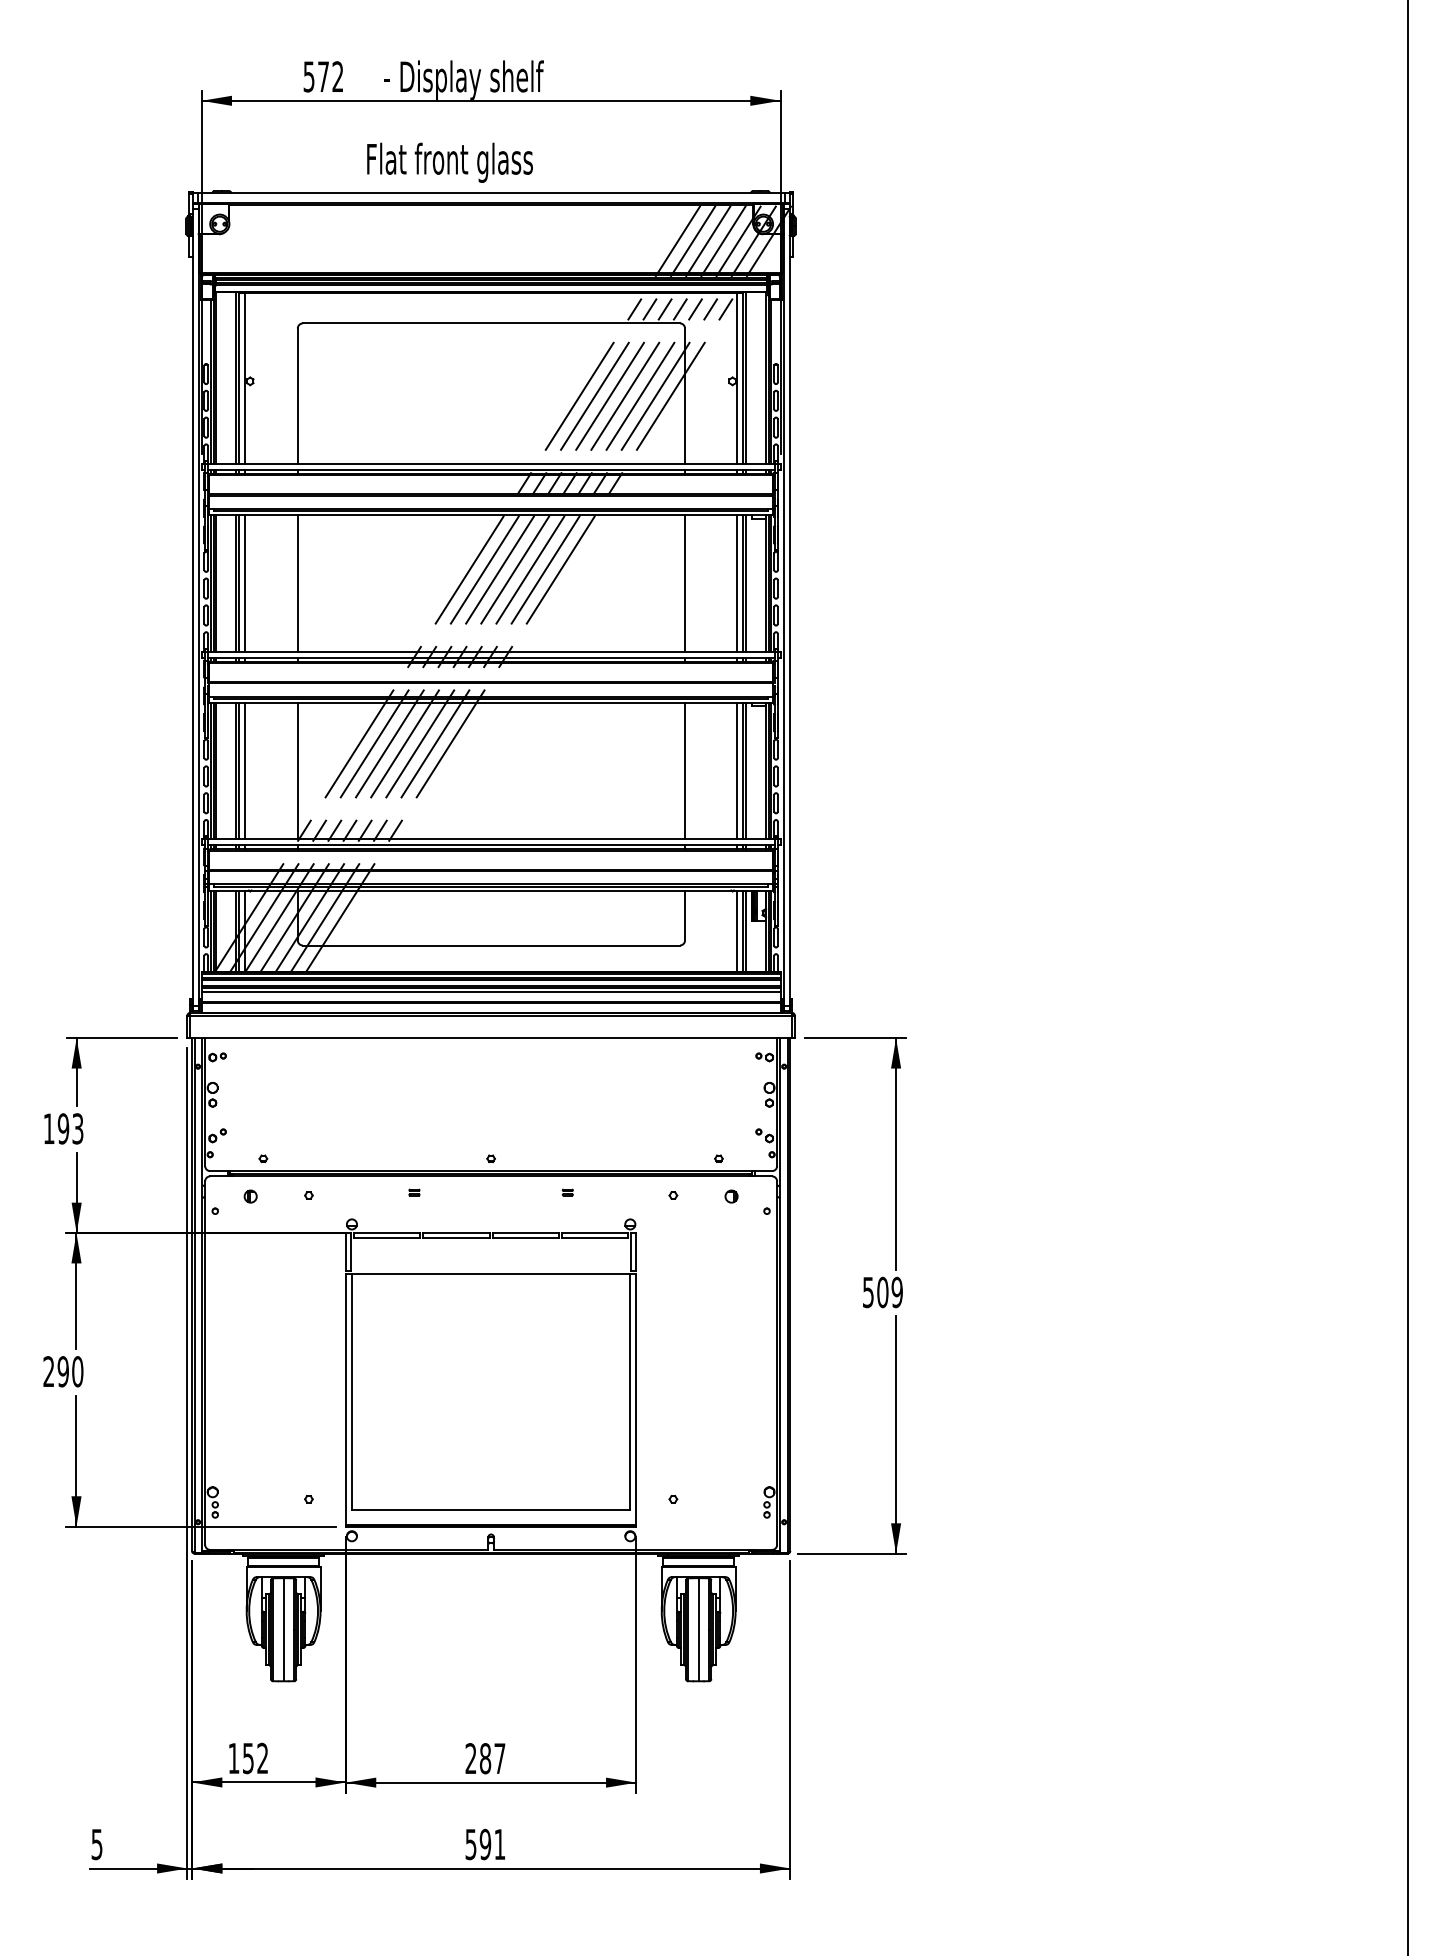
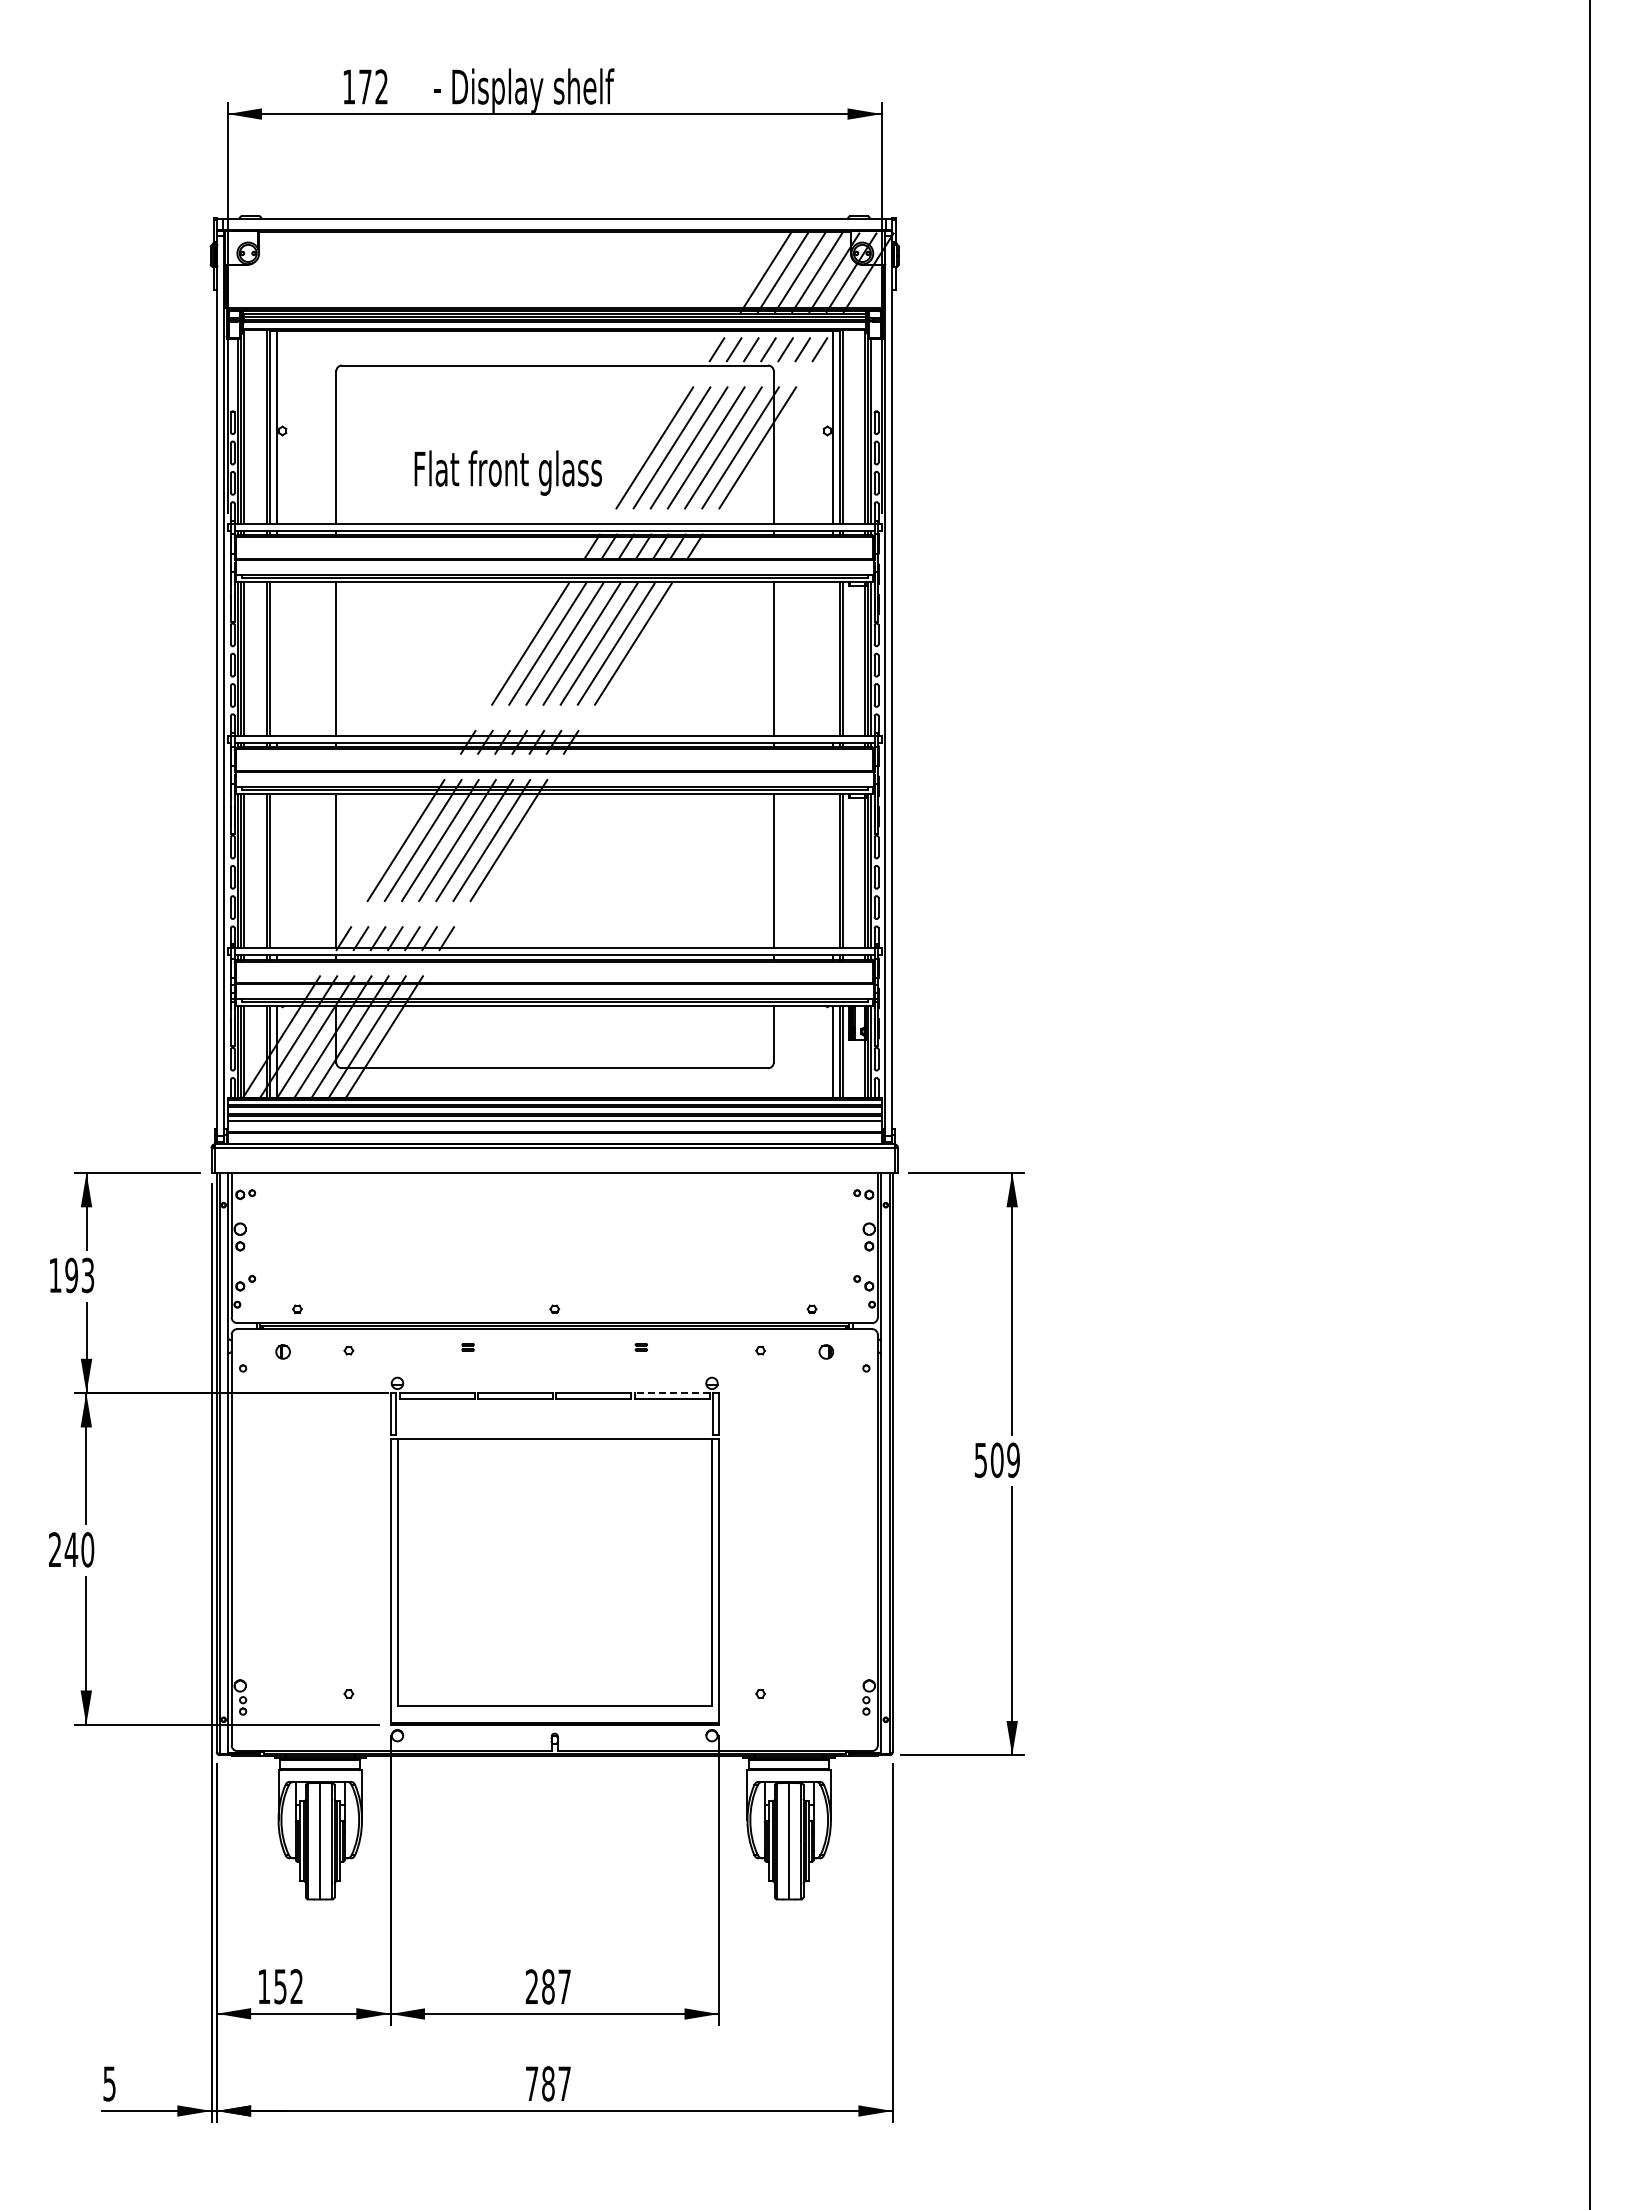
text: (309, 76) -> (349, 86), 572 -> 172
text: (449, 162) -> (507, 472), moved
line: (244, 582) -> (276, 658), removed
line: (737, 582) -> (832, 658), removed
line: (244, 771) -> (276, 871), removed
line: (737, 771) -> (832, 871), removed
line: (594, 1233) -> (671, 1393), solid -> dashed
text: (63, 1371) -> (71, 1549), 290 -> 240
text: (485, 1844) -> (548, 2083), 591 -> 787

